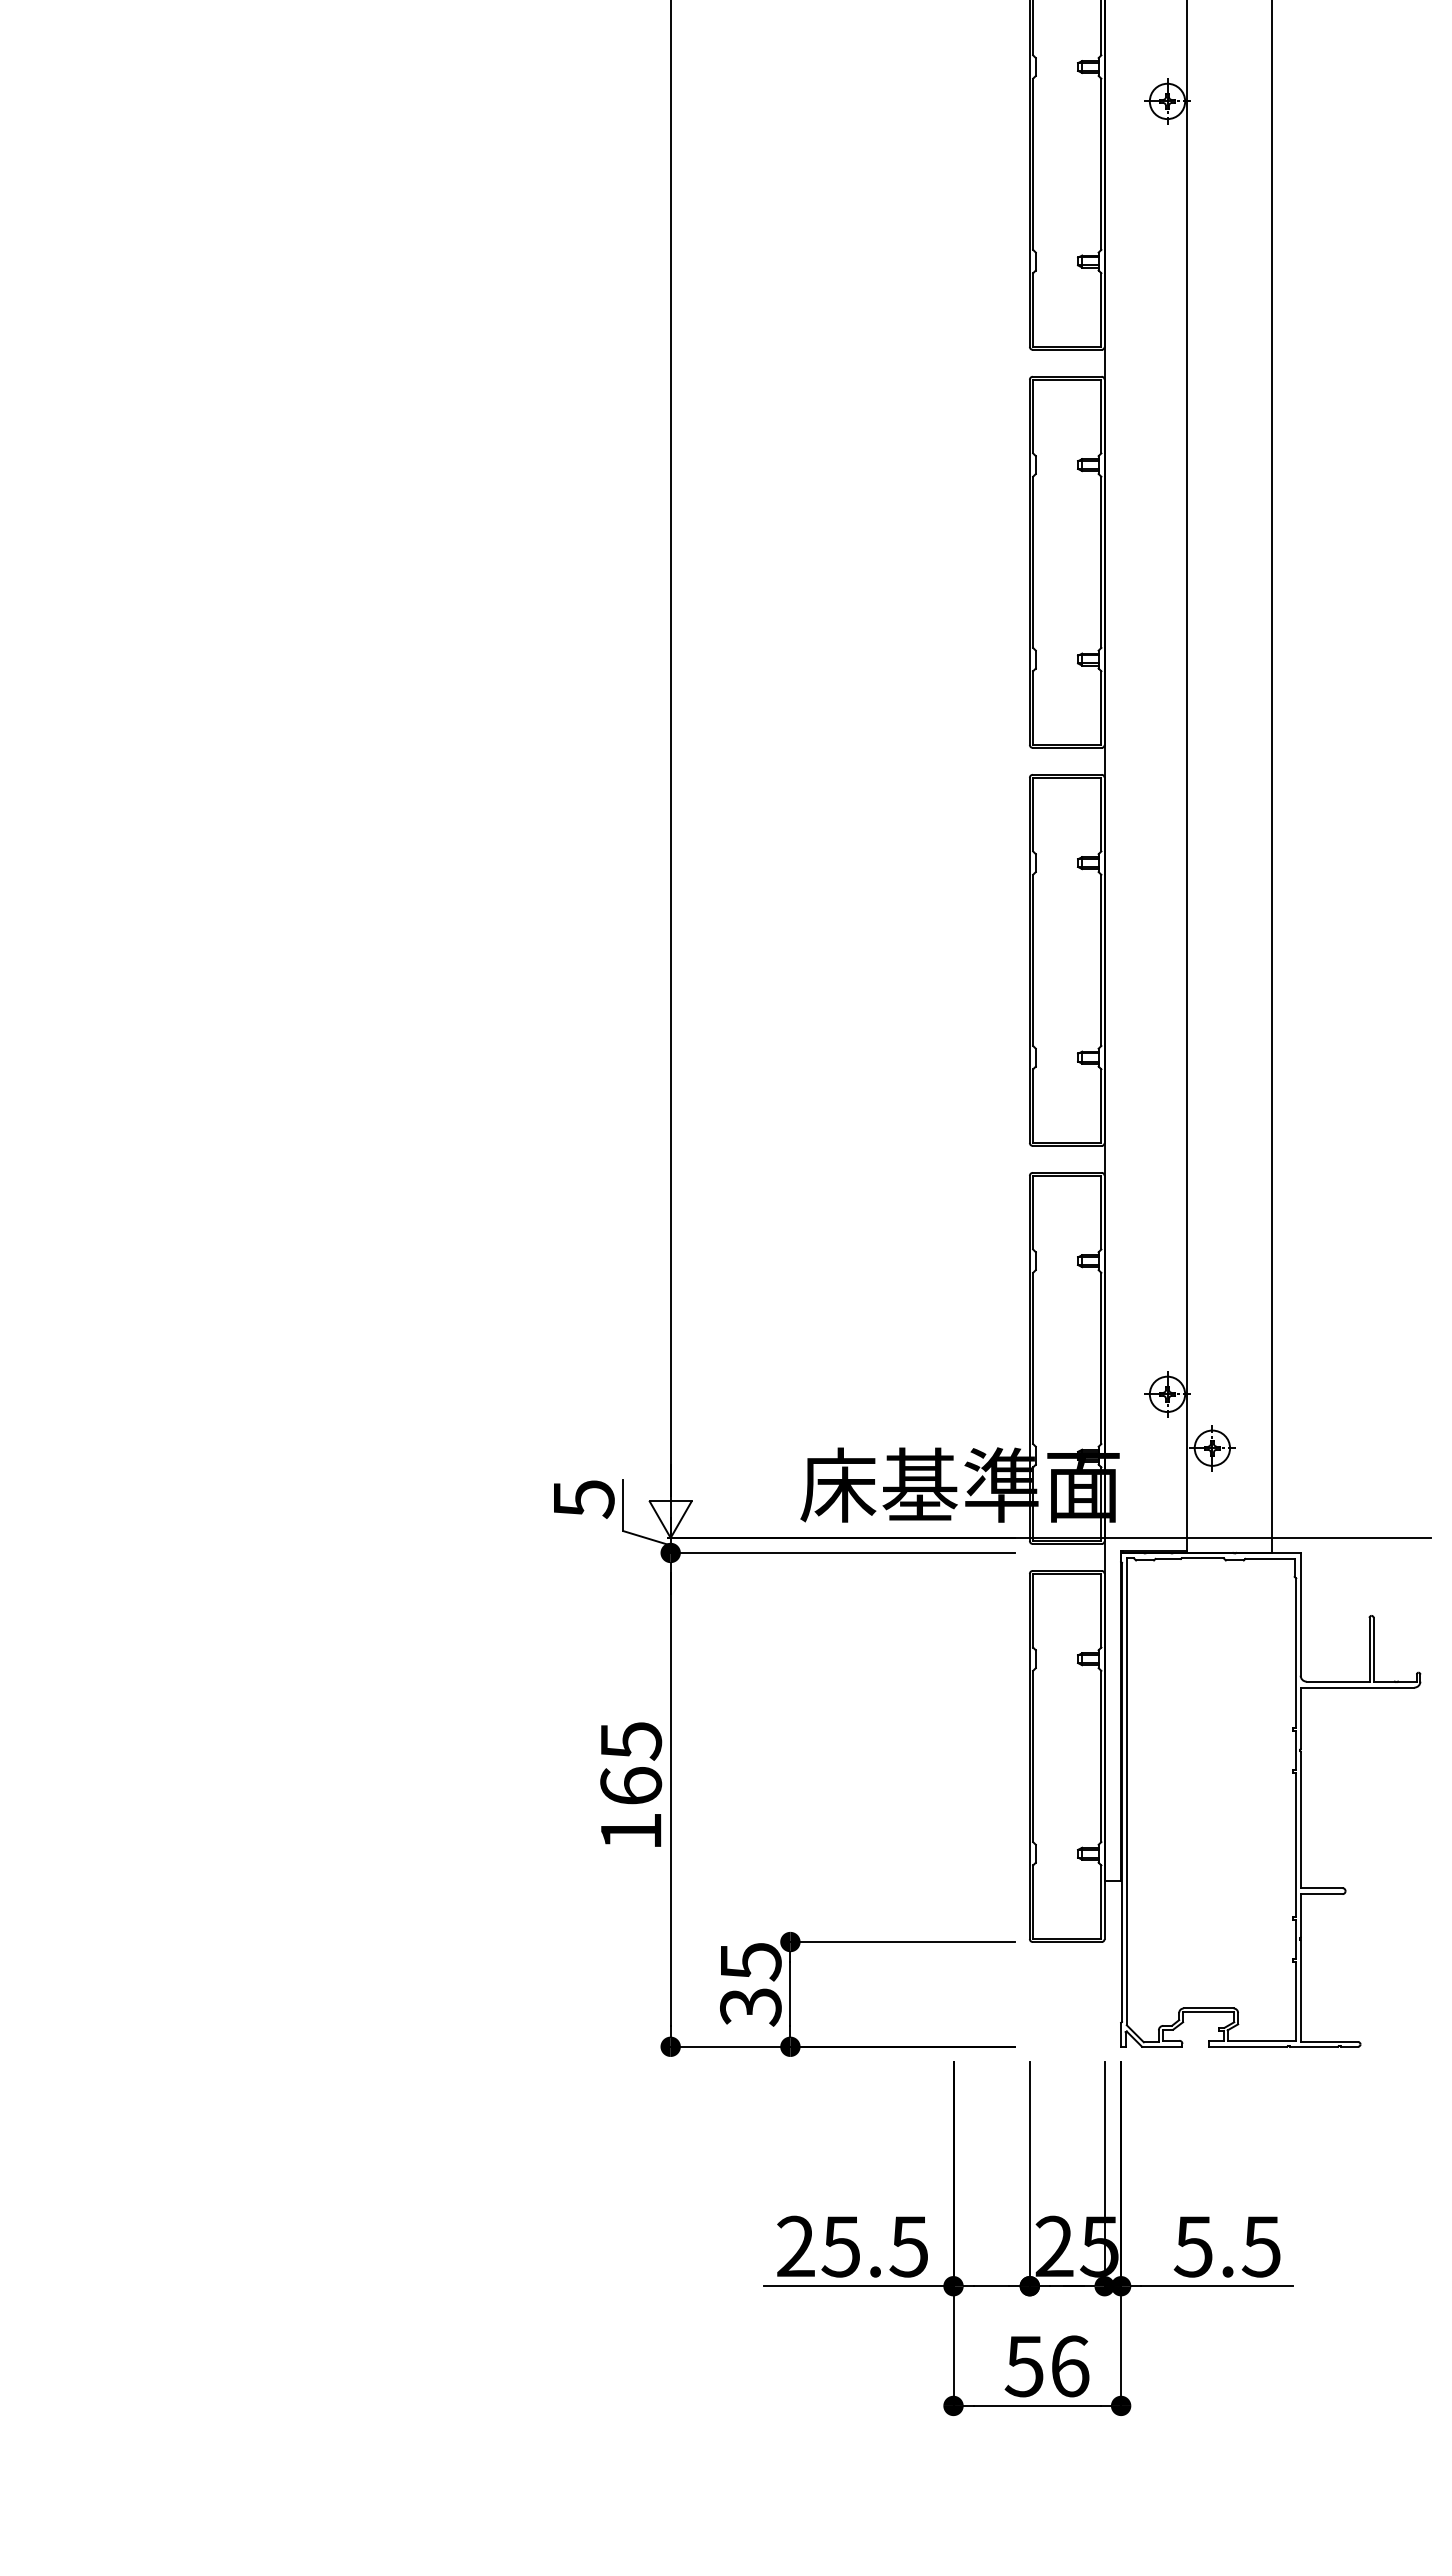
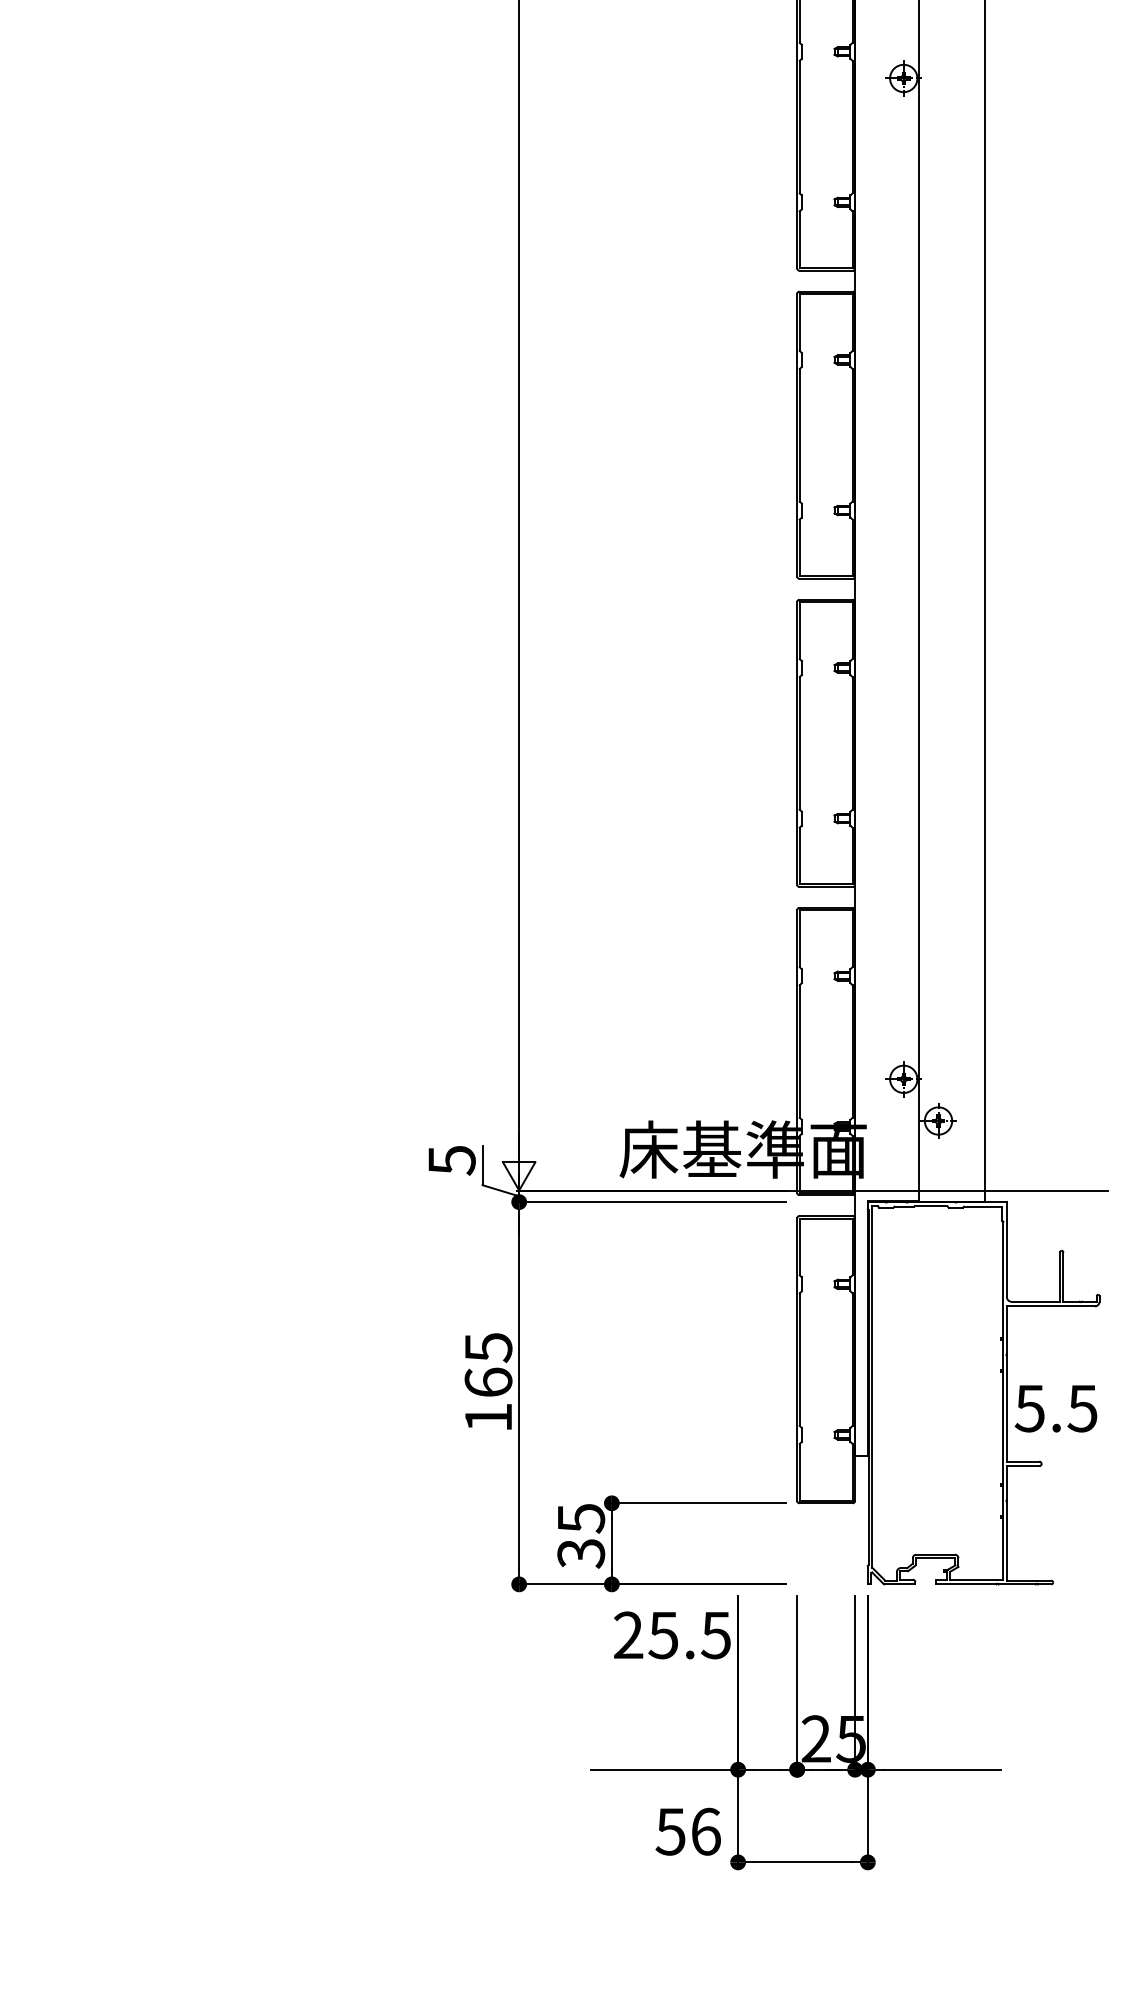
text: (852, 2246) -> (672, 1635), moved
text: (1226, 2246) -> (1055, 1408), moved
text: (1046, 2366) -> (687, 1831), moved

